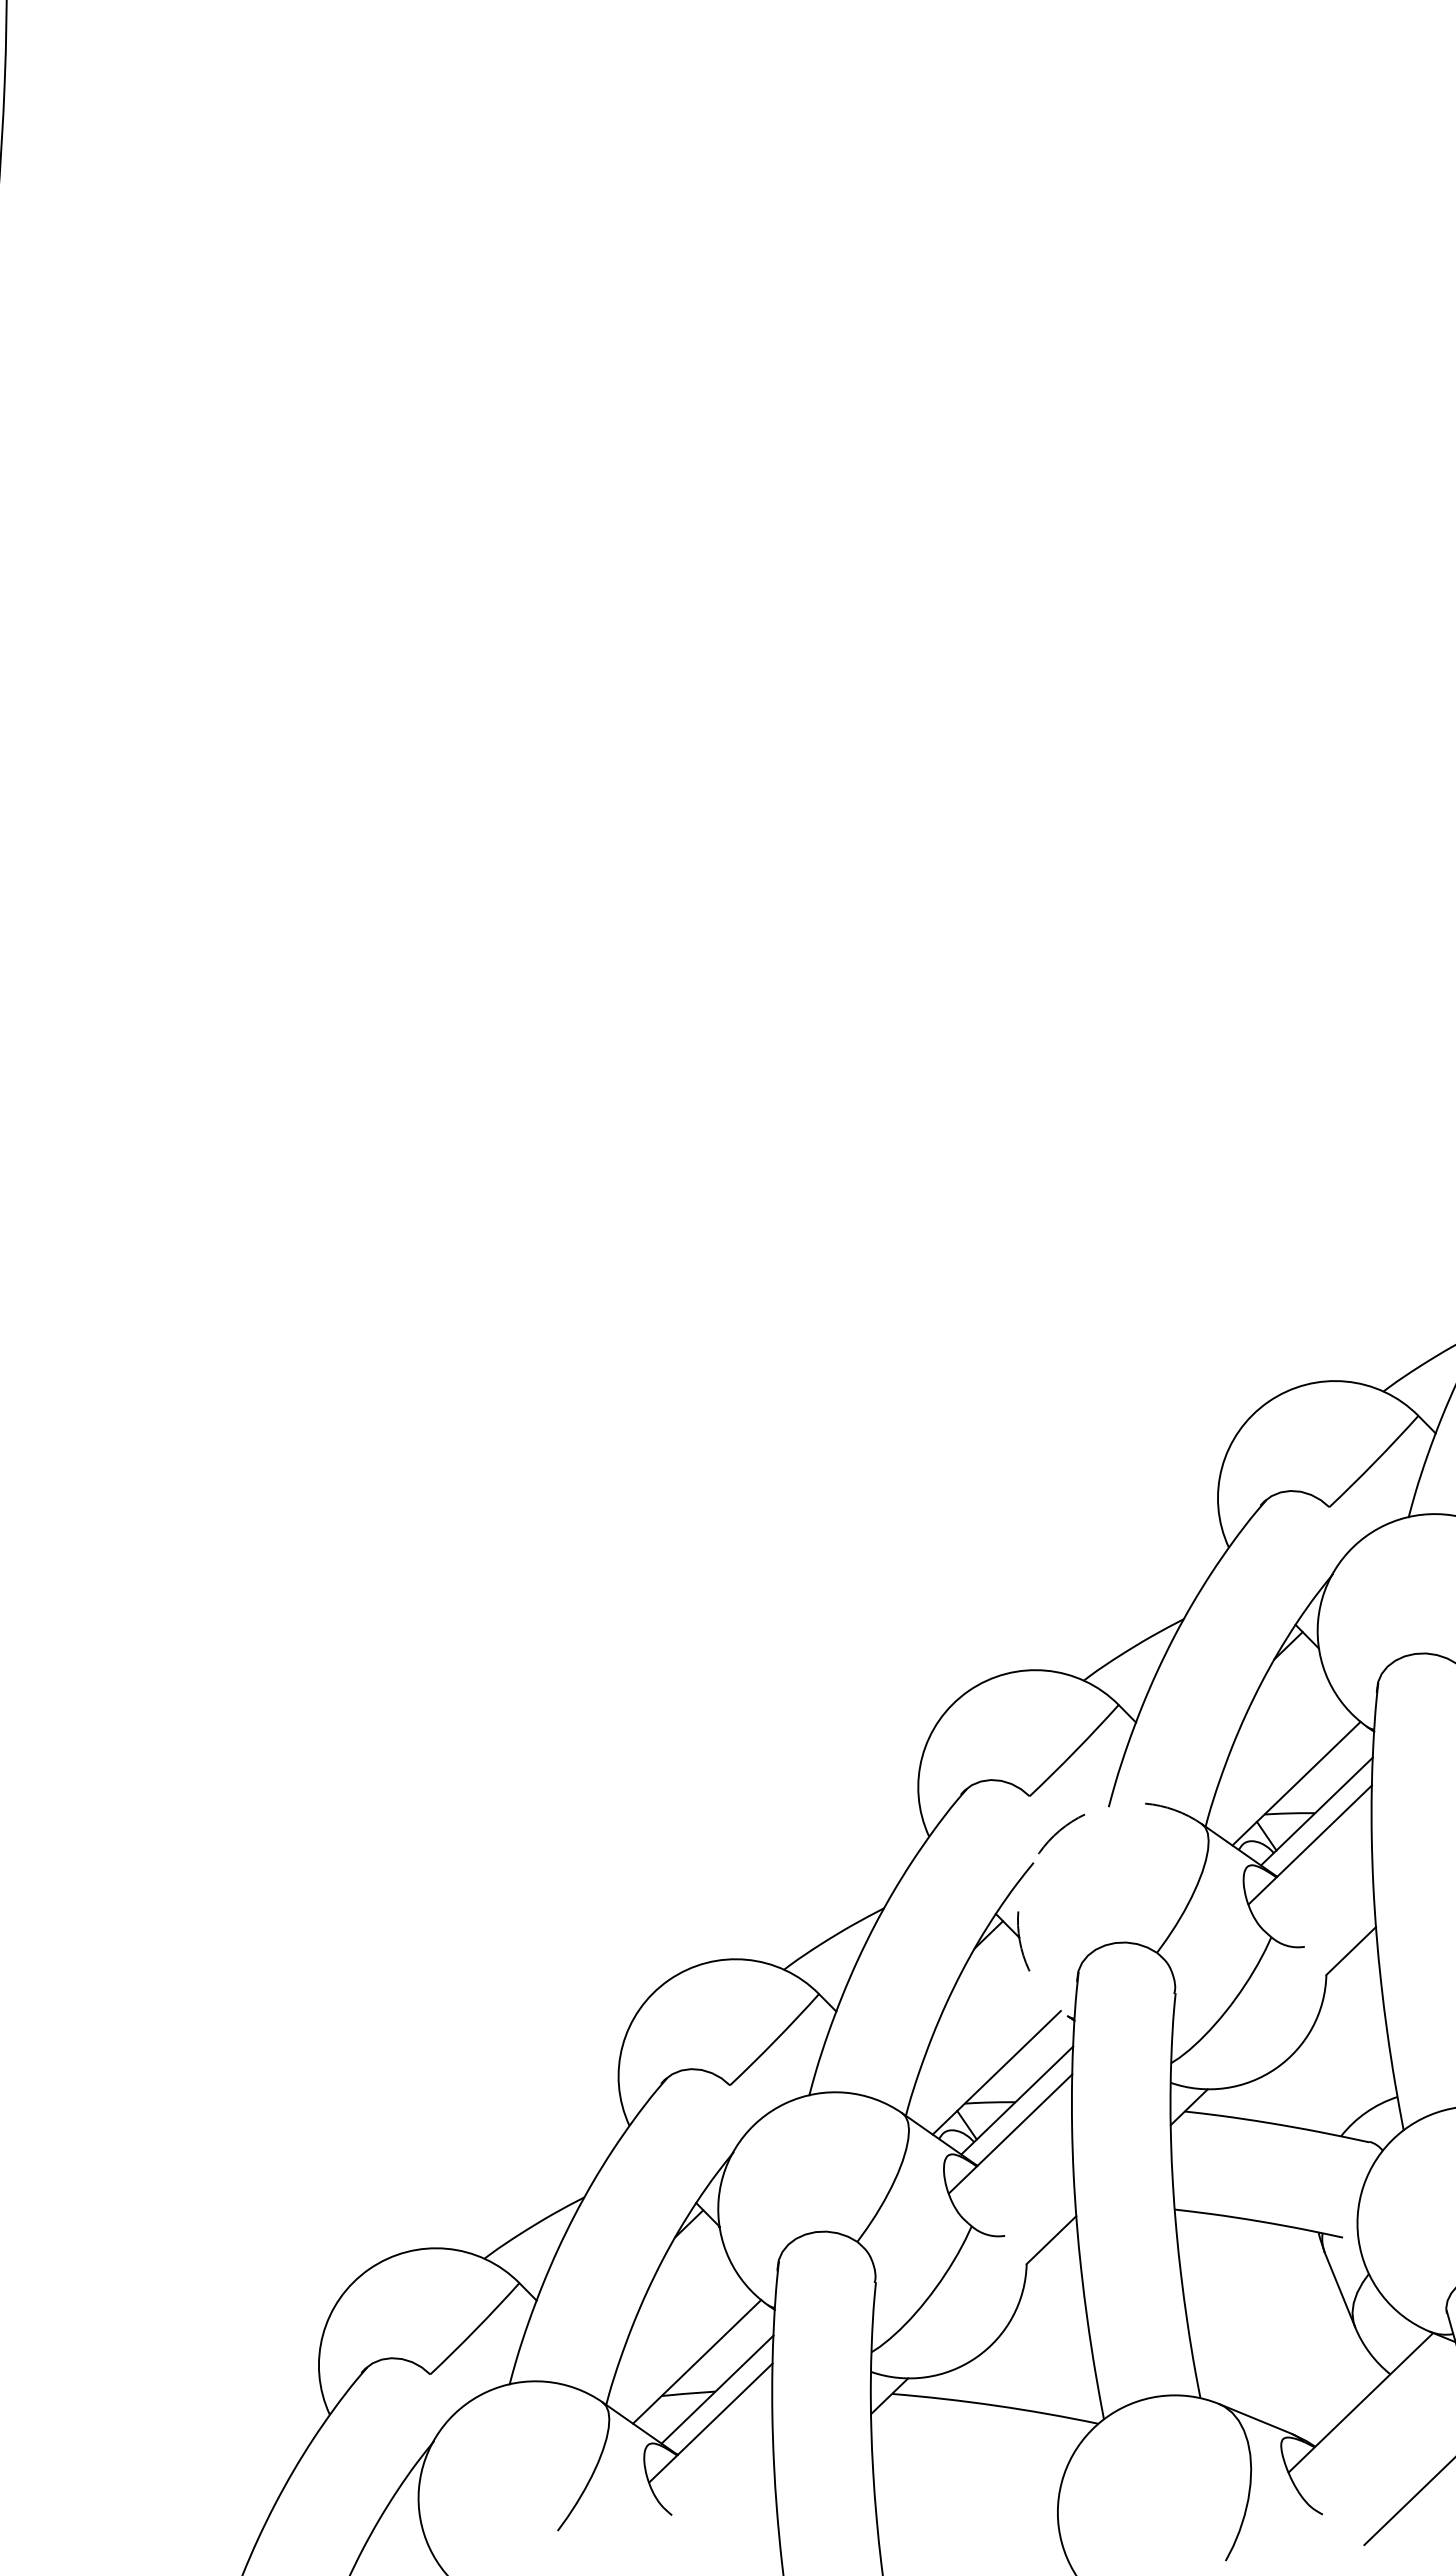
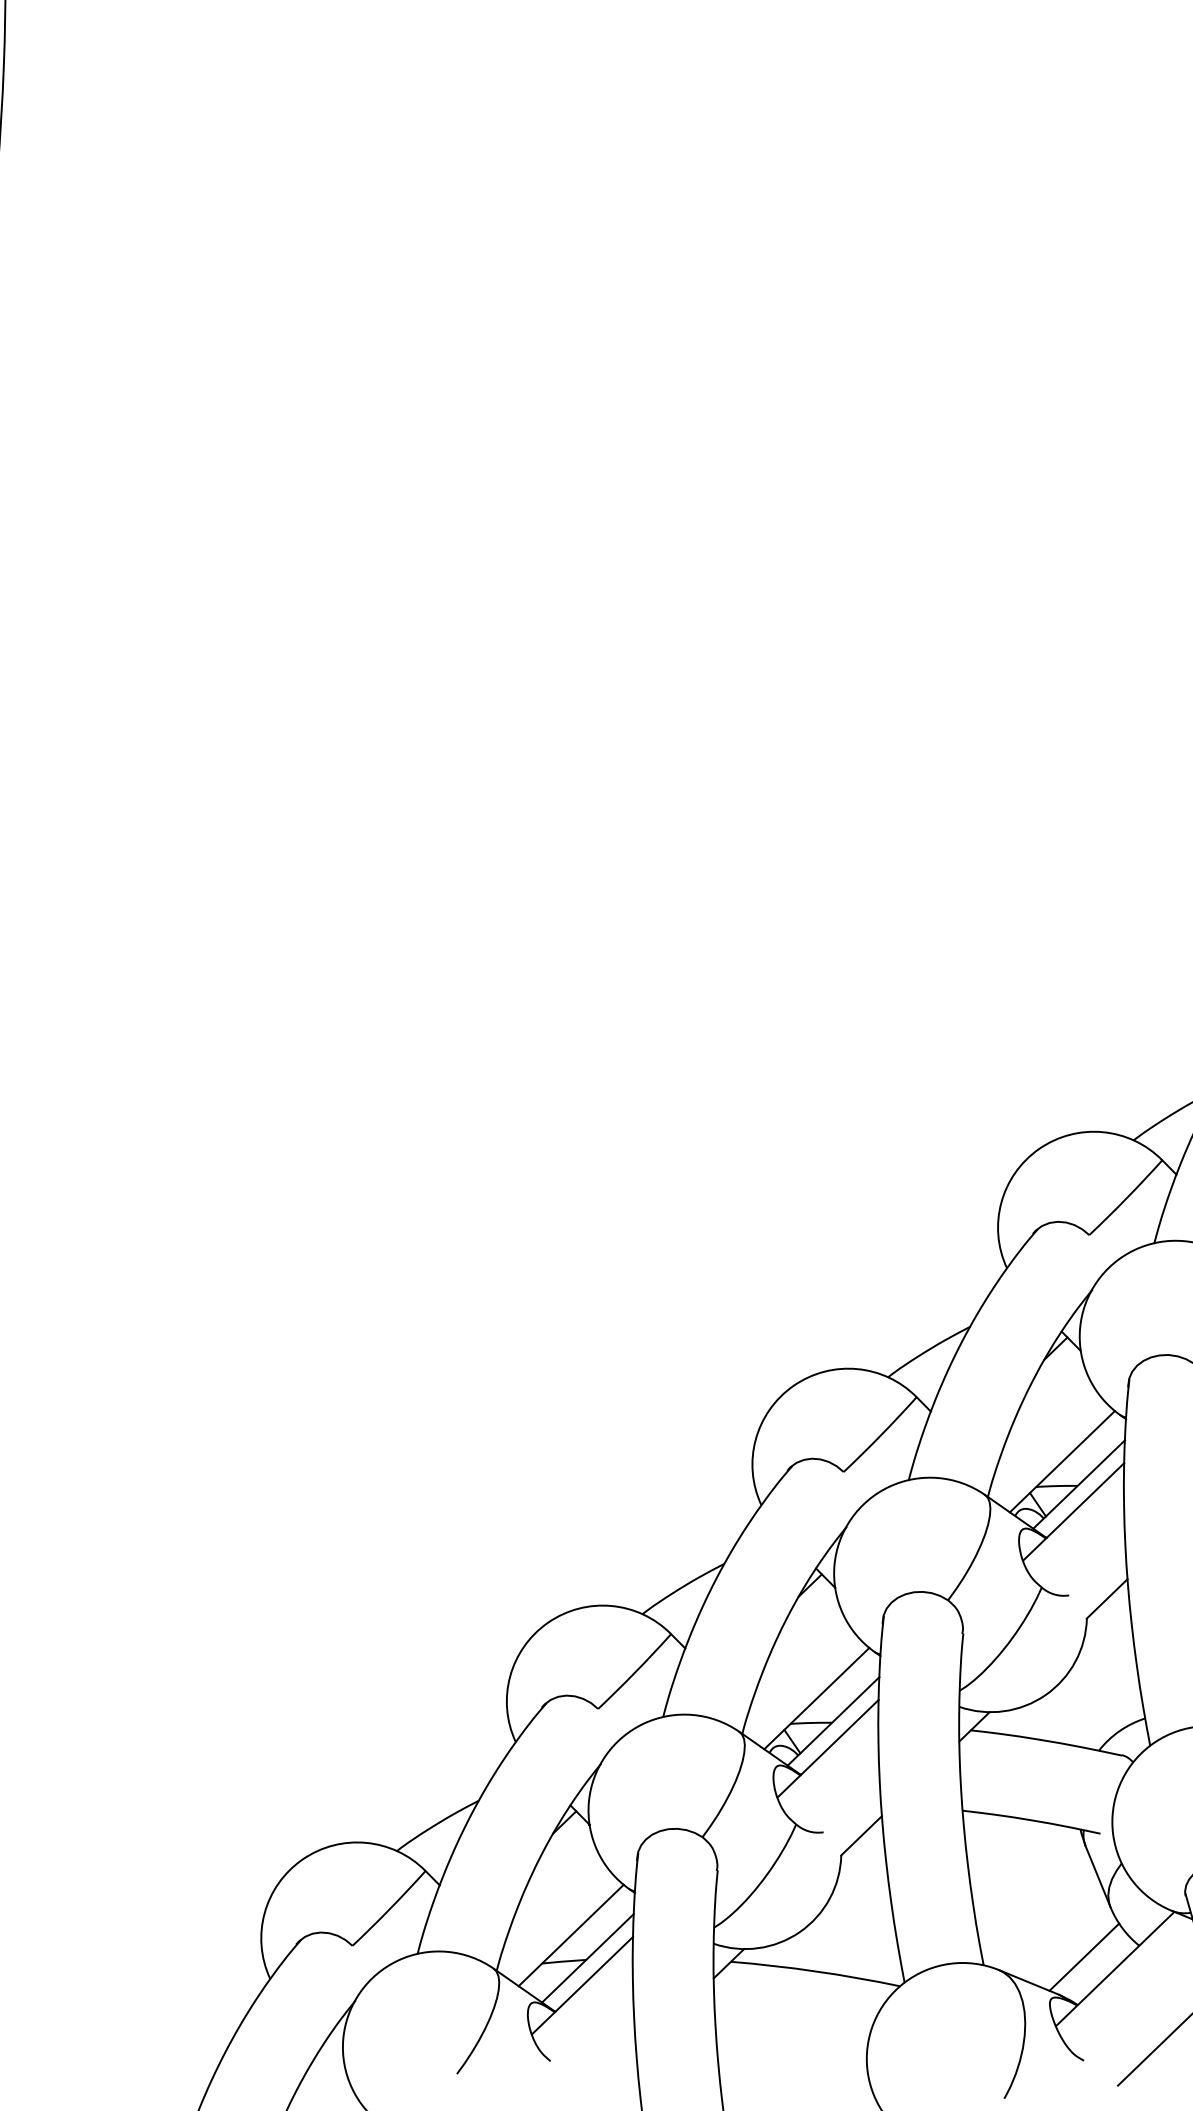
arc: (1039, 1853) -> (851, 1518), dashed -> solid
line: (1322, 2388) -> (1083, 1957), added

